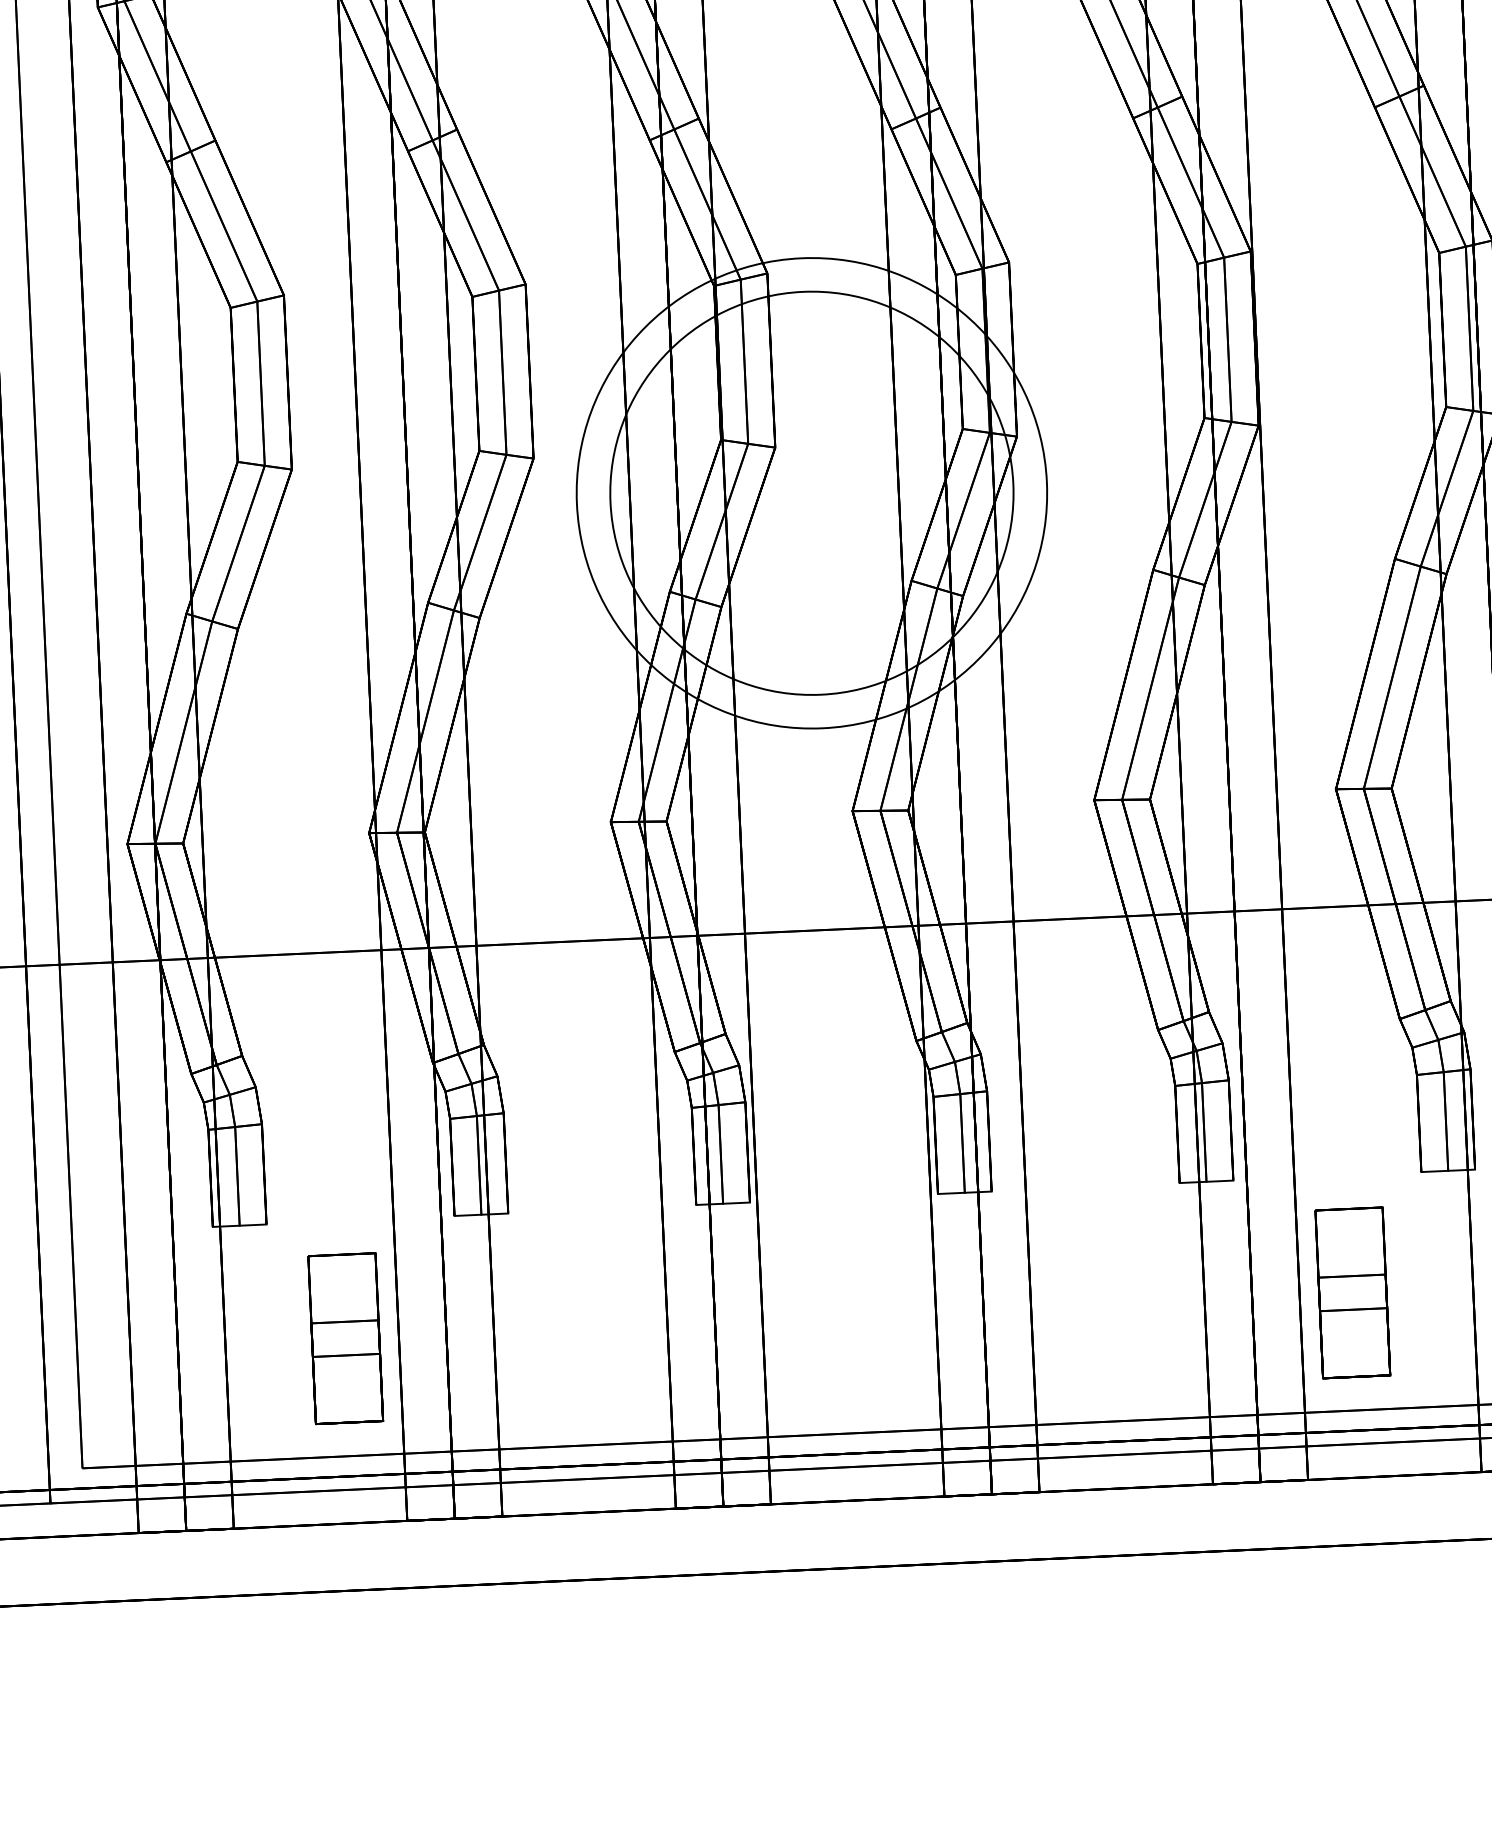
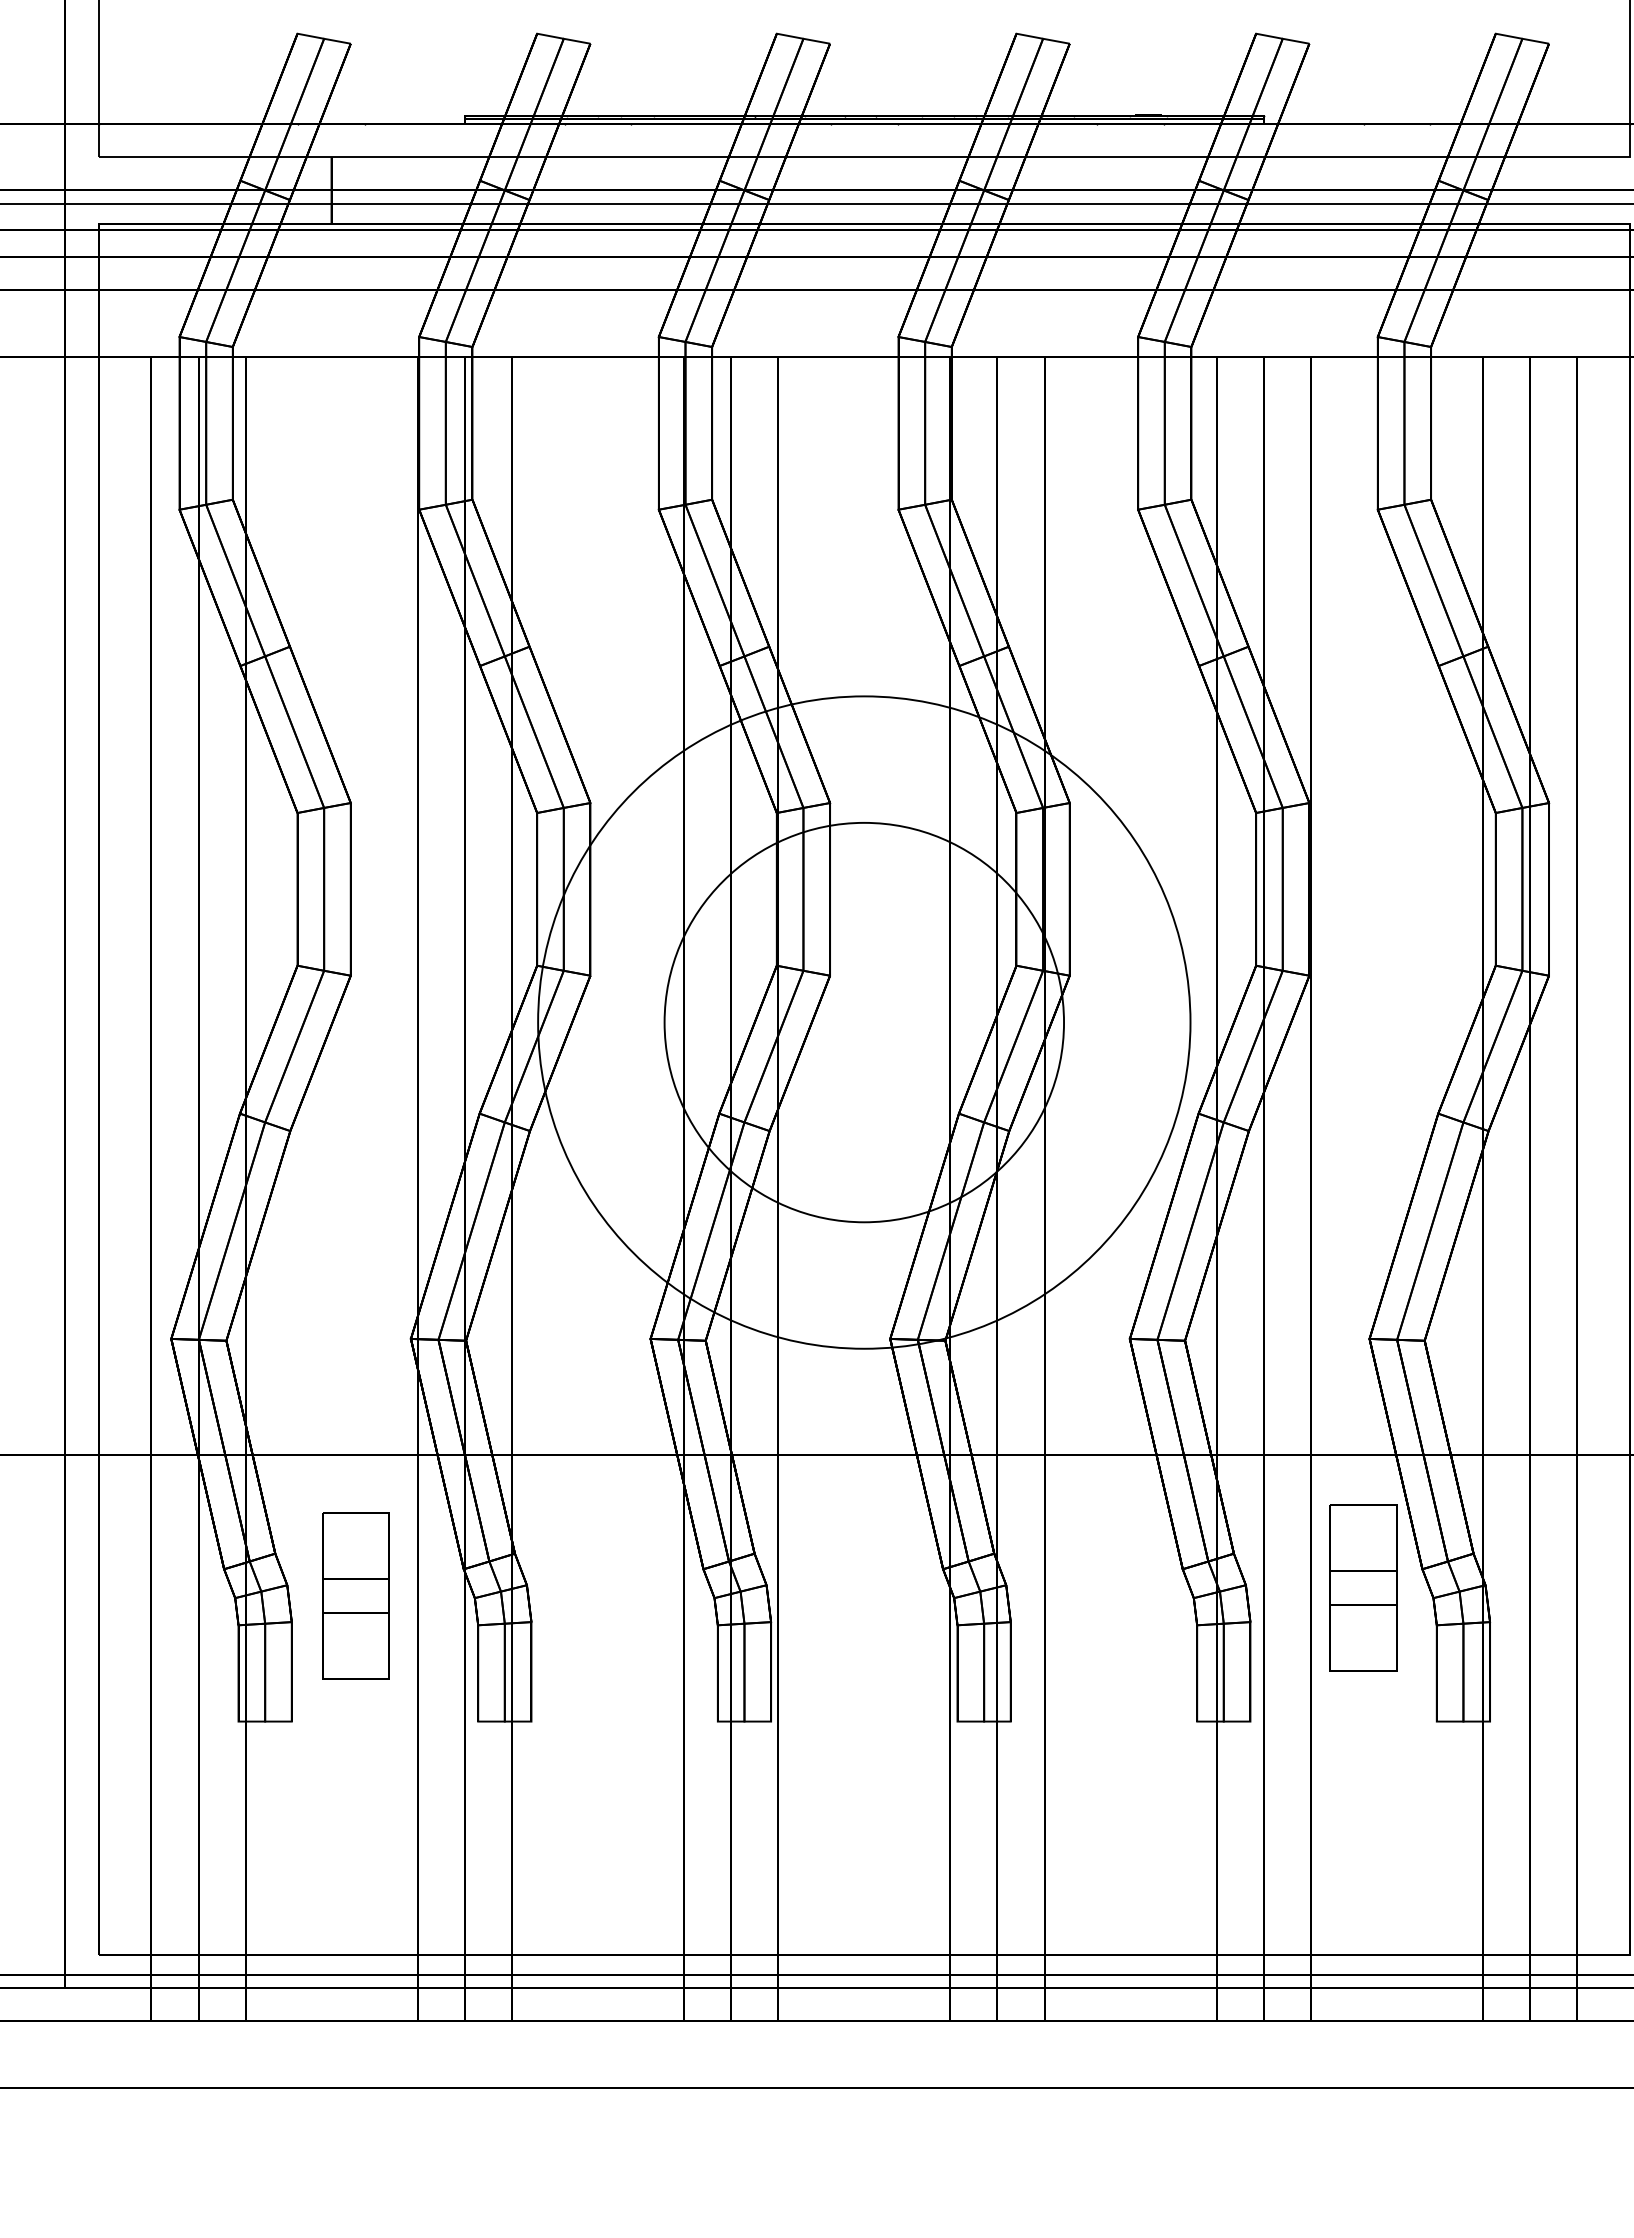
circle: (812, 493) -> (864, 1022), size x1.4
part: (1352, 1292) -> (1363, 1587), moved
part: (345, 1338) -> (355, 1595), moved

